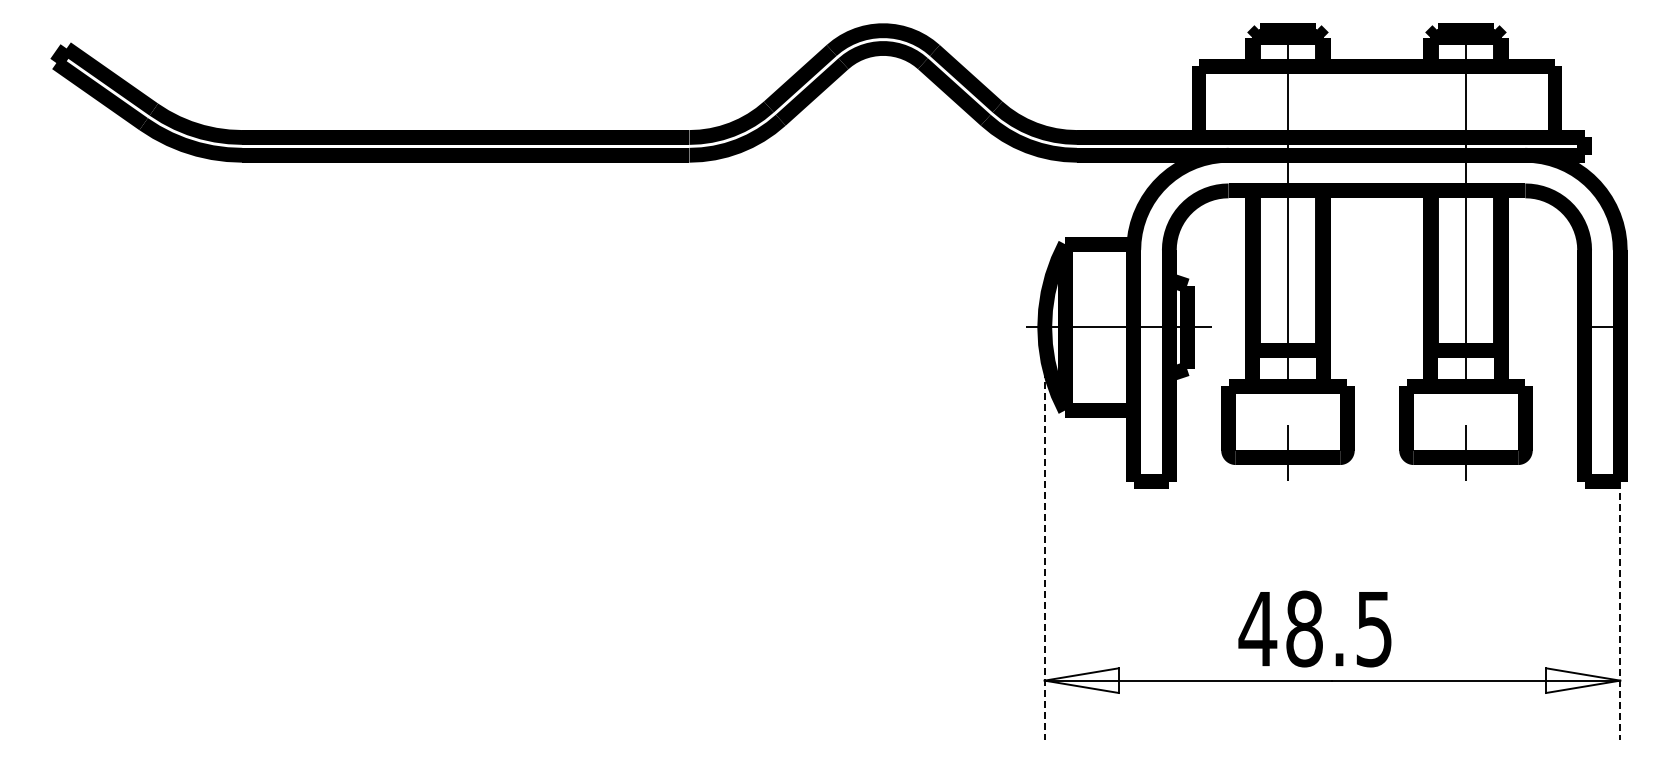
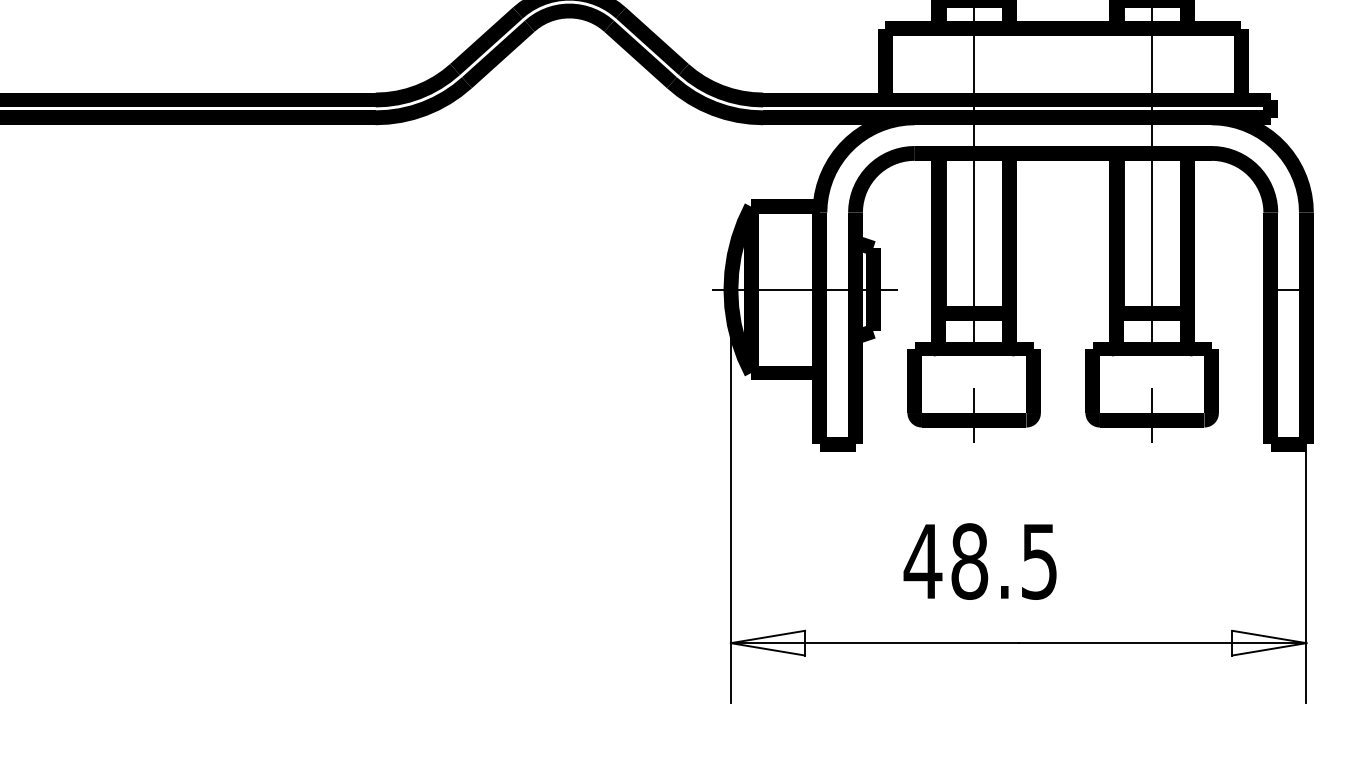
line: (1044, 534) -> (730, 497), dashed -> solid
line: (1620, 611) -> (1306, 574), dashed -> solid
text: (1314, 628) -> (979, 561), moved

